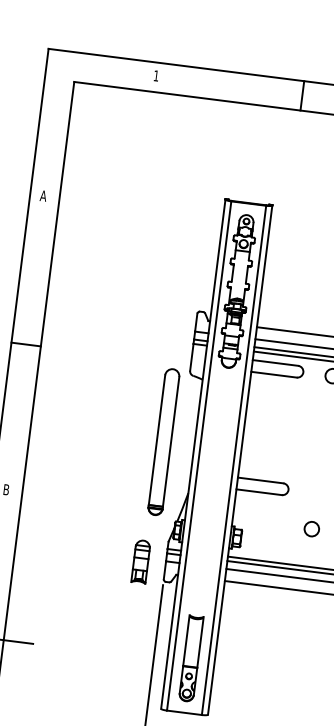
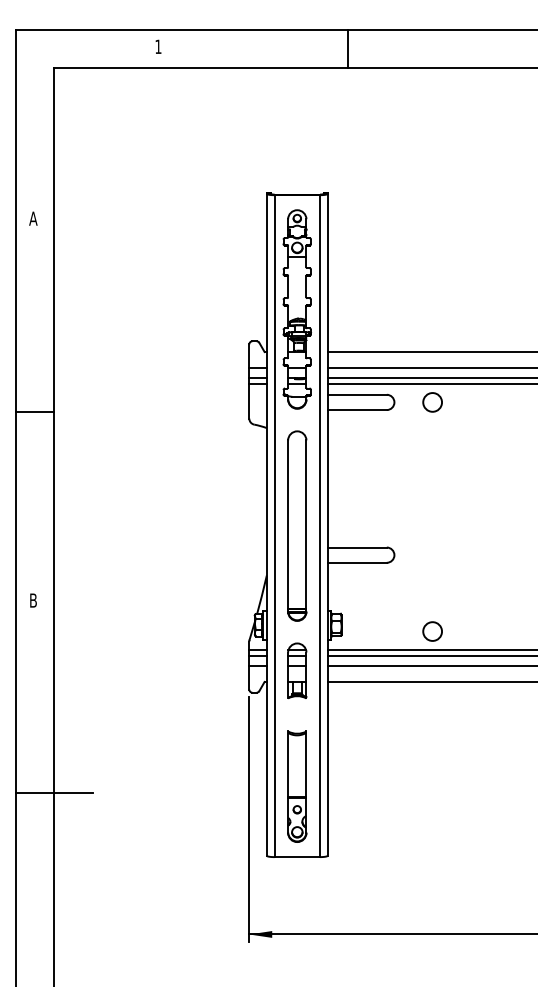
part: (164, 441) -> (297, 525), moved
circle: (311, 529) -> (432, 631), moved
part: (141, 561) -> (297, 670), moved

